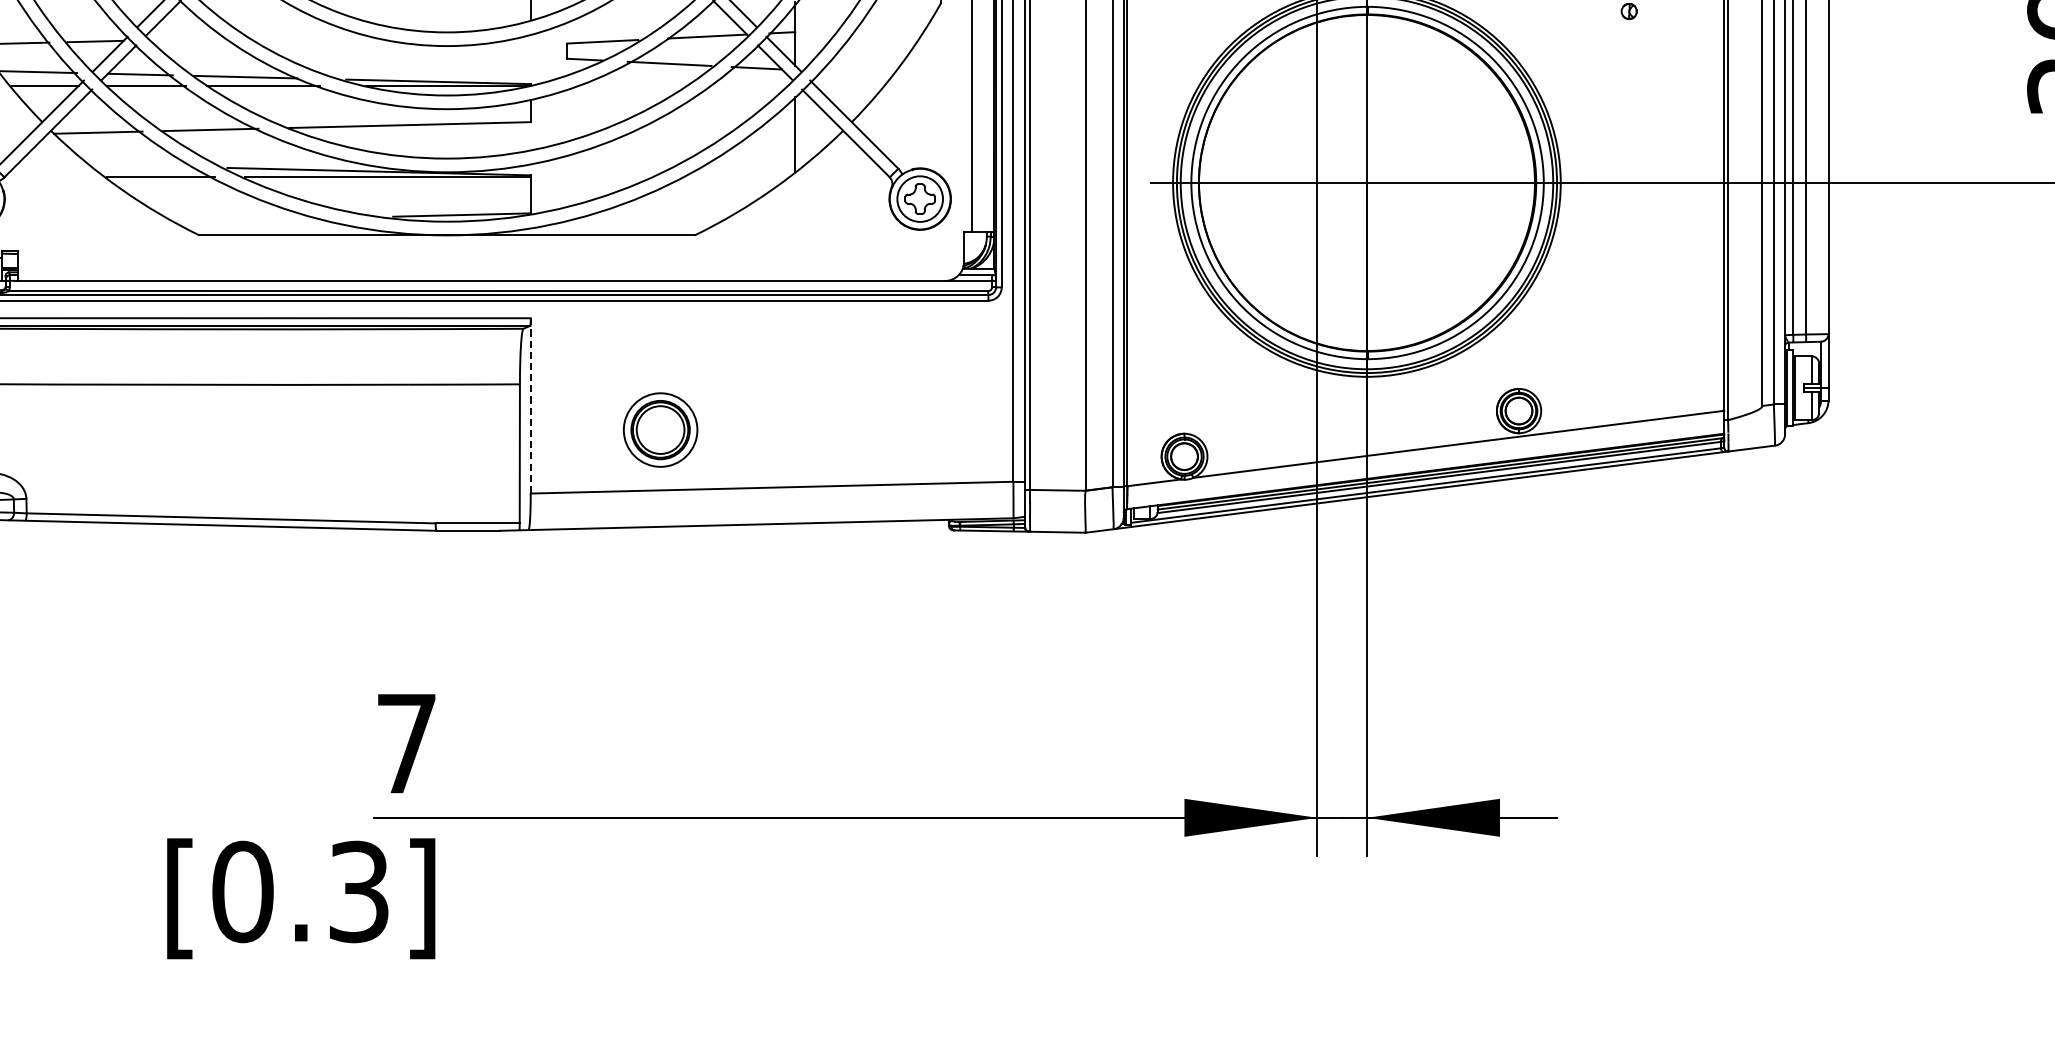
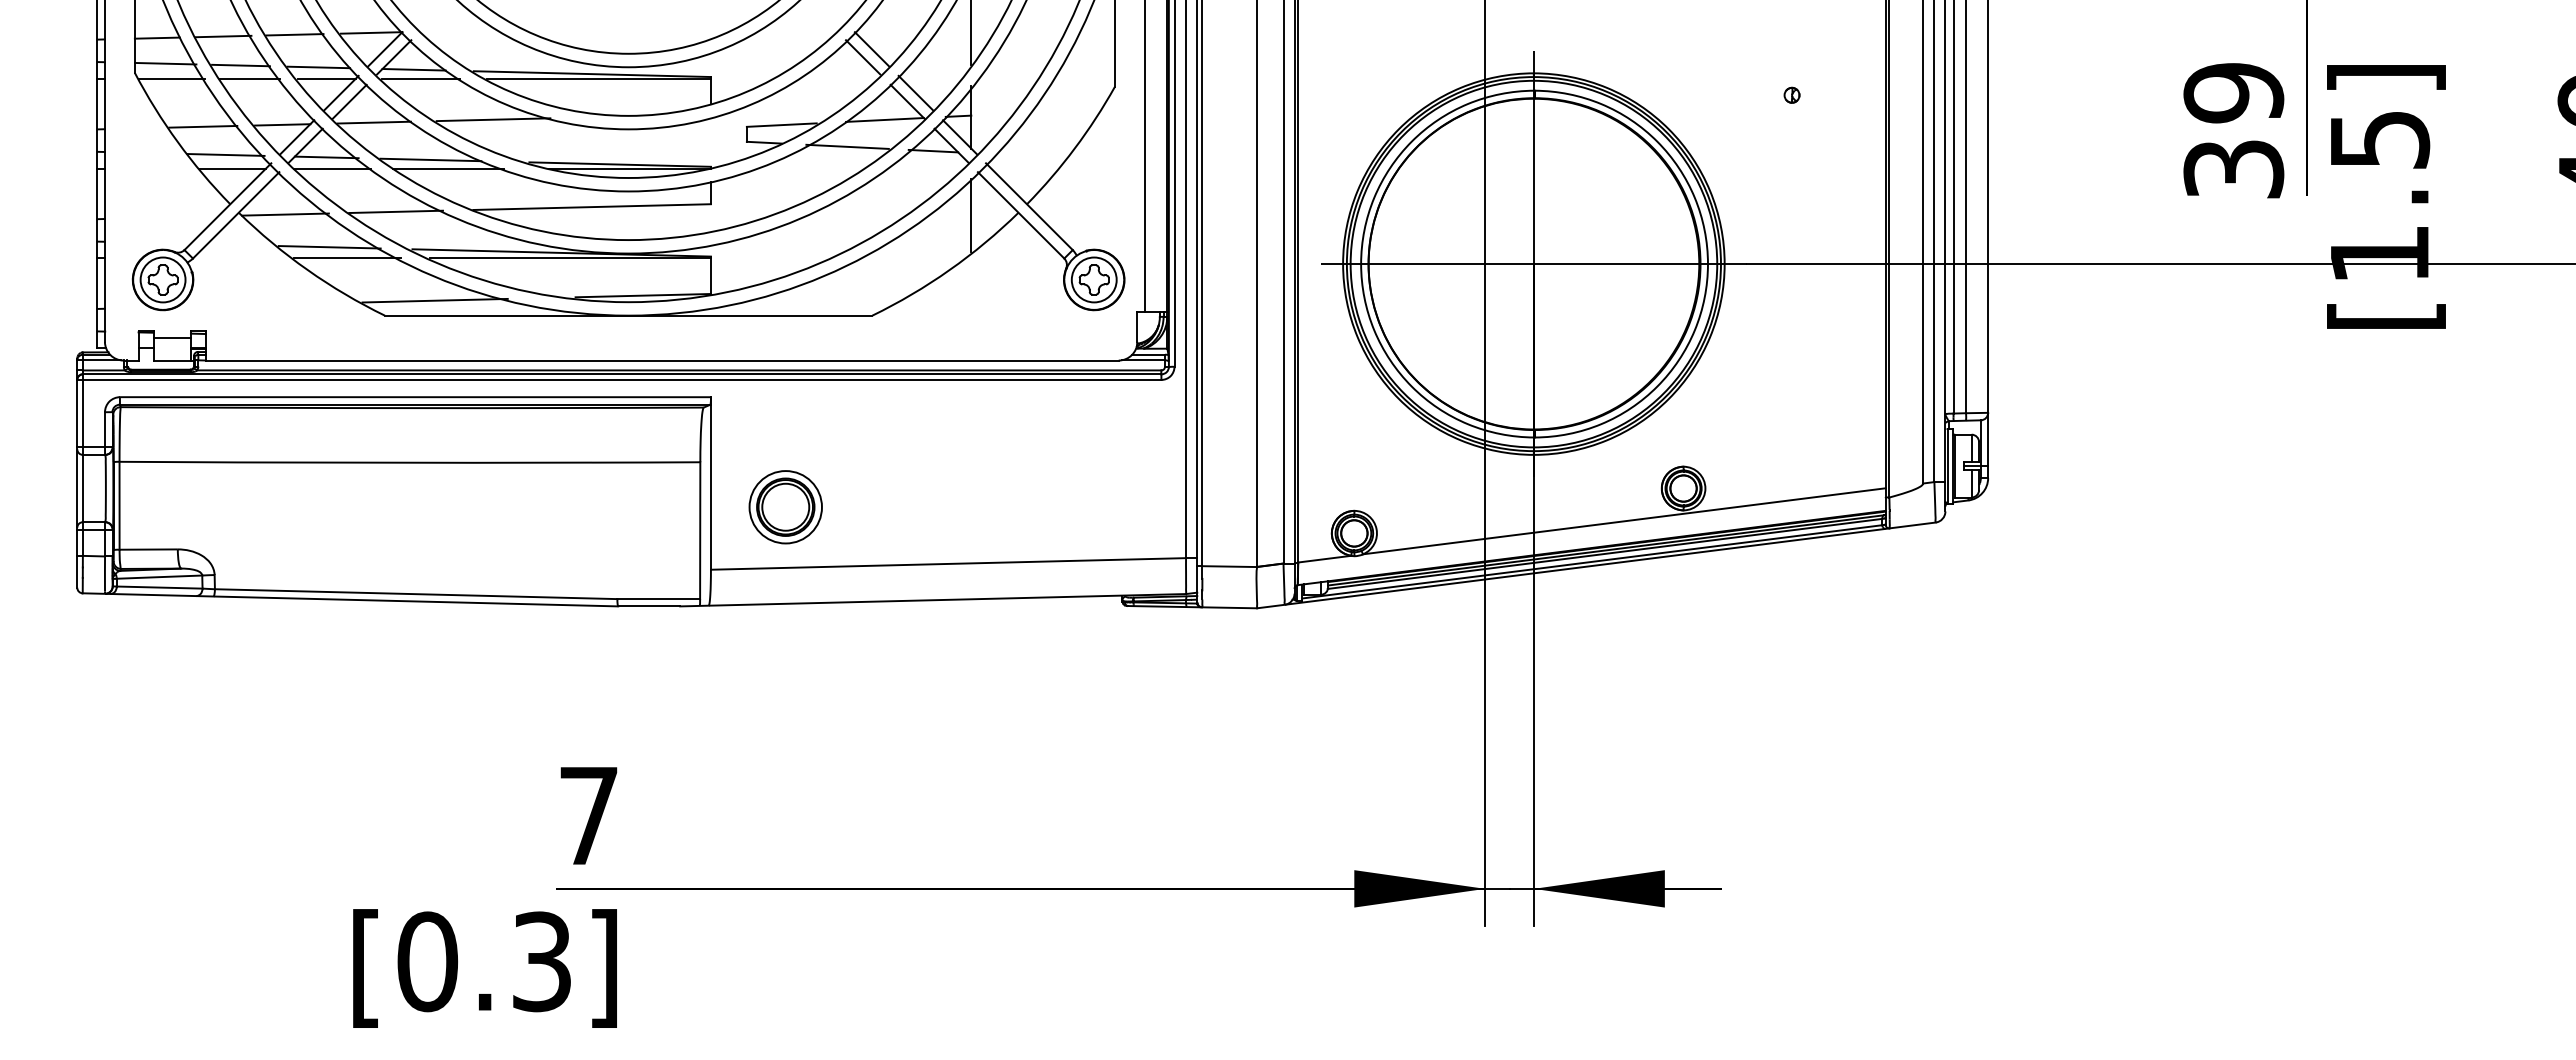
line: (309, 36) -> (493, 119), added
line: (187, 39) -> (373, 122), added
line: (143, 166) -> (329, 247), added
line: (249, 219) -> (434, 300), added
line: (530, 405) -> (710, 483), dashed -> solid
part: (660, 430) -> (785, 507), moved

